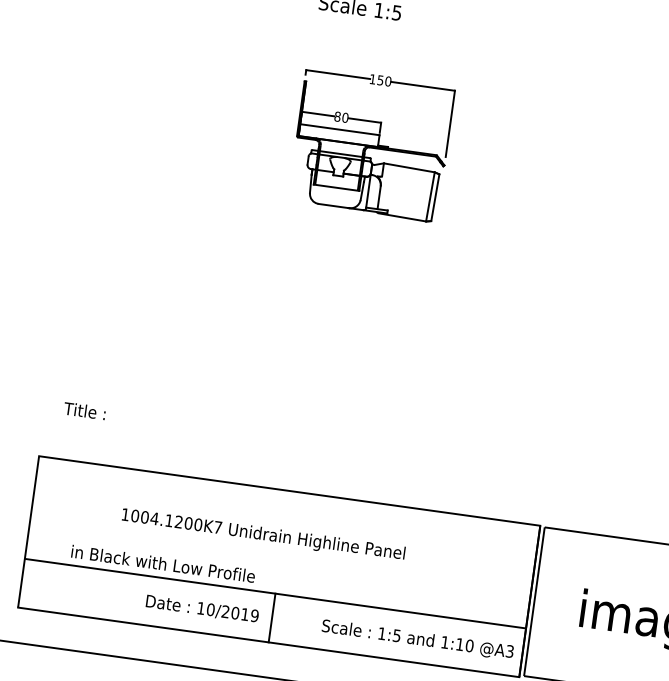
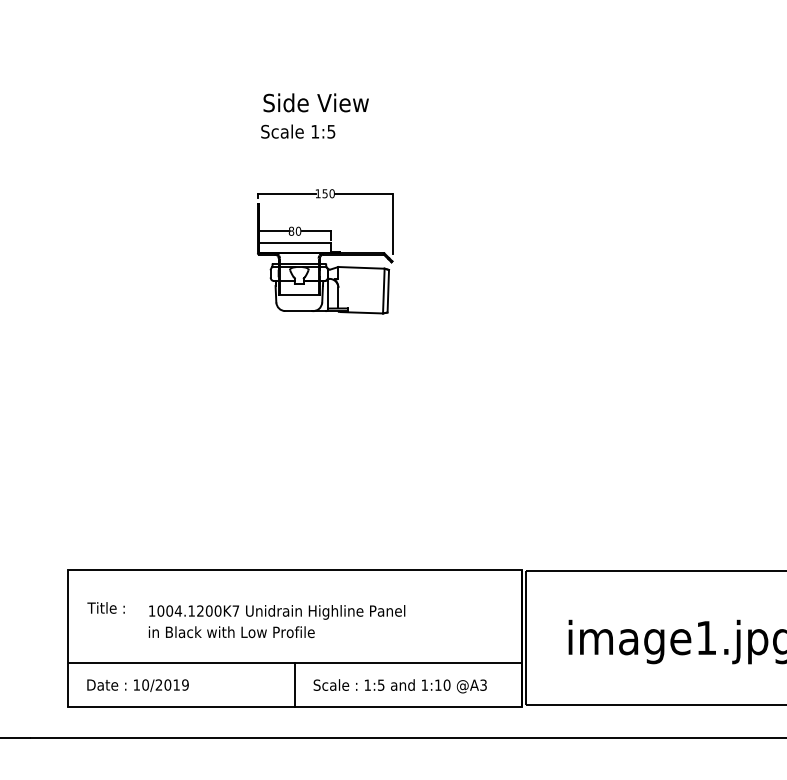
text: (84, 410) -> (105, 607), moved
text: (163, 564) -> (231, 632), moved
text: (201, 609) -> (137, 685), moved
text: (416, 640) -> (399, 686), moved

